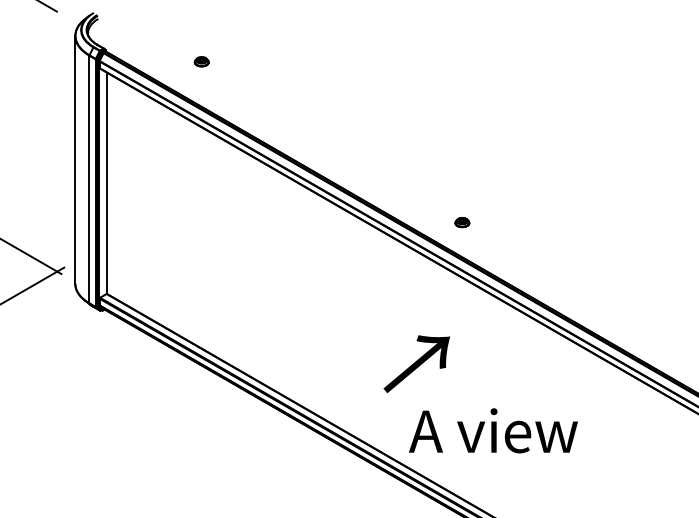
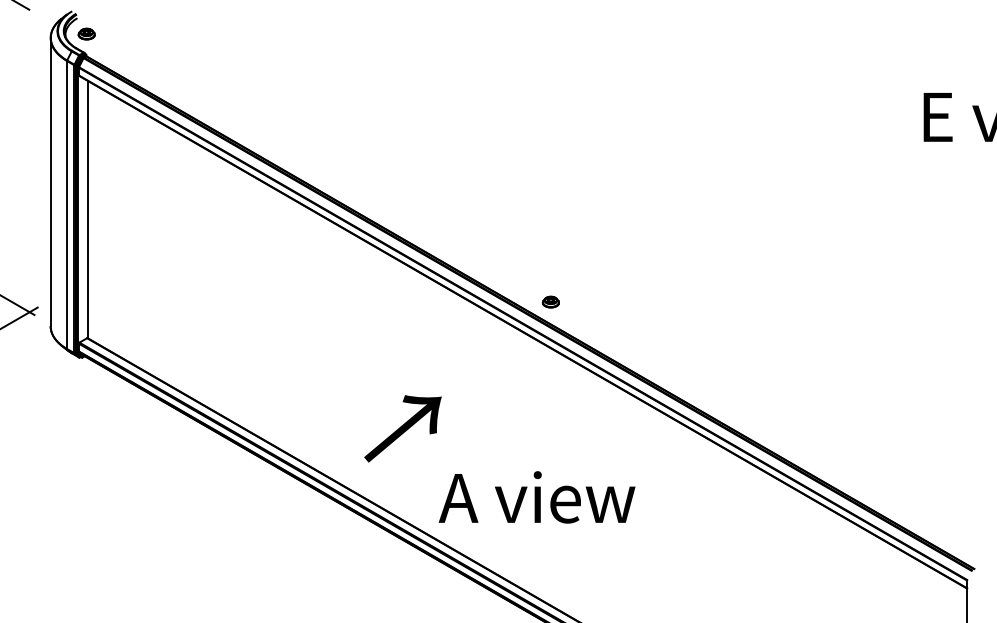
part: (201, 61) -> (86, 33), moved
part: (461, 222) -> (550, 301), moved
text: (416, 363) -> (402, 428), moved

